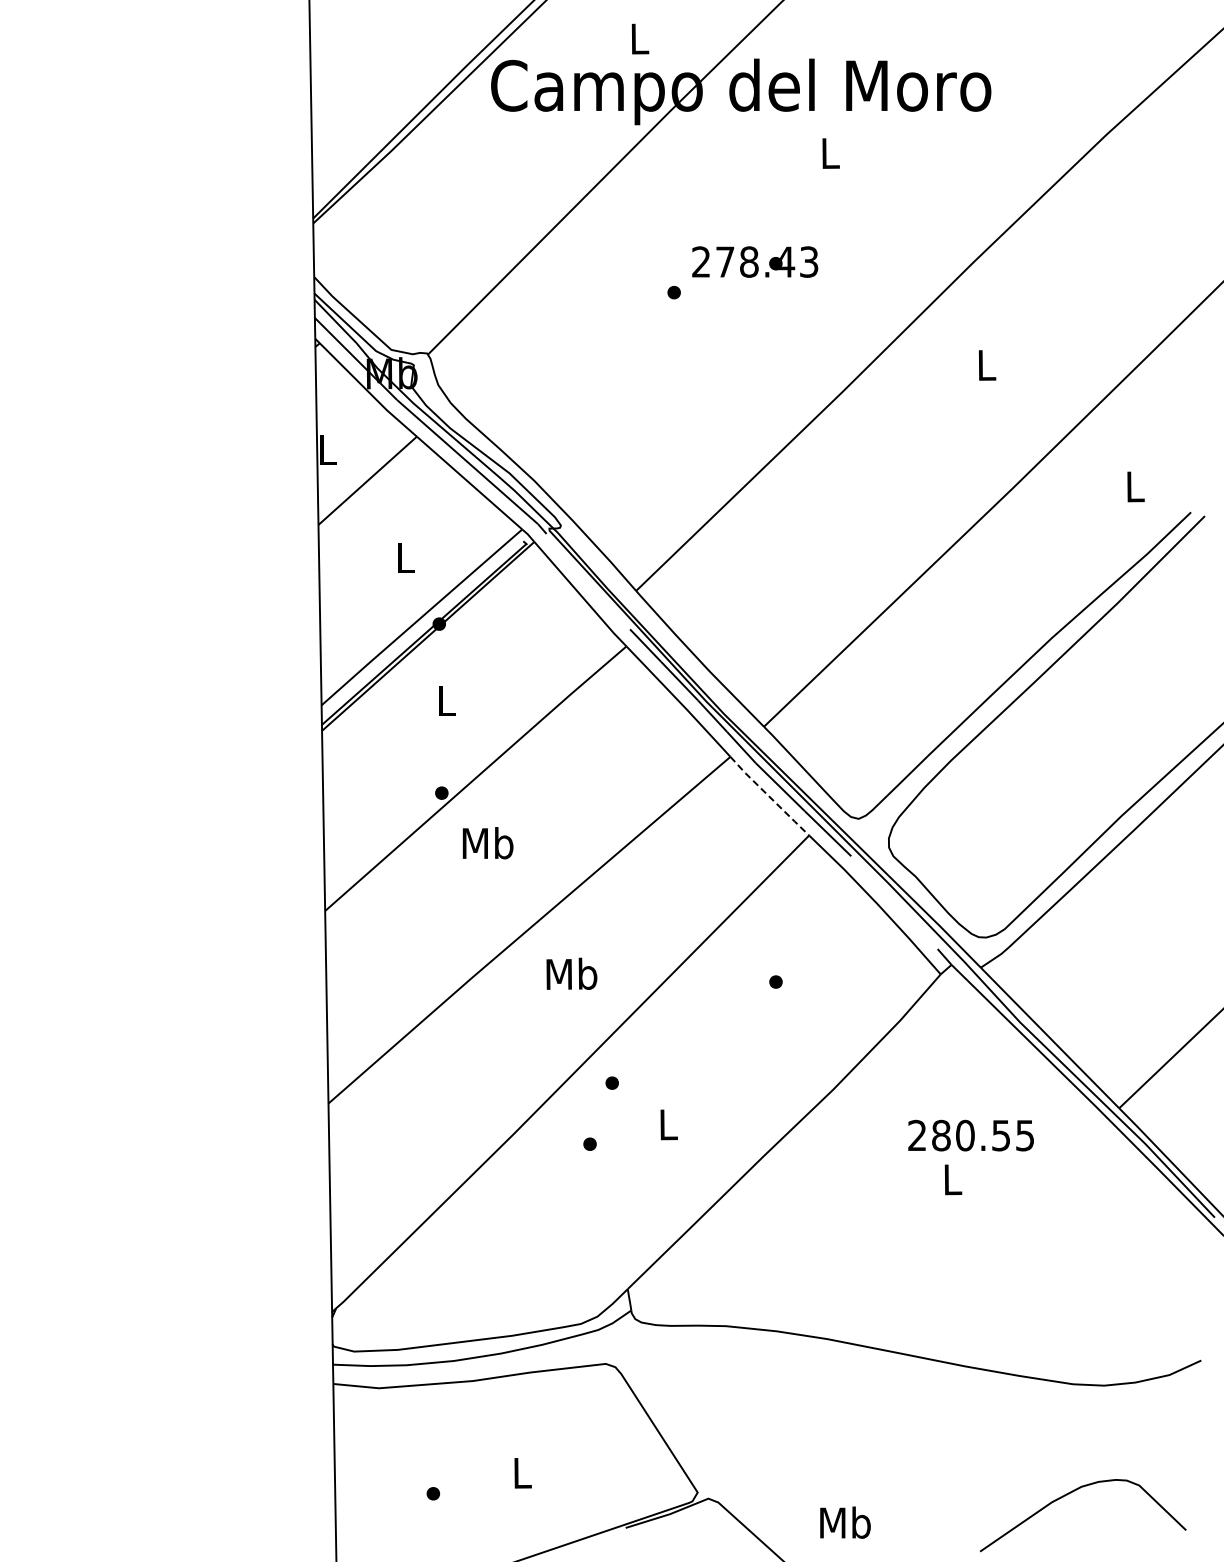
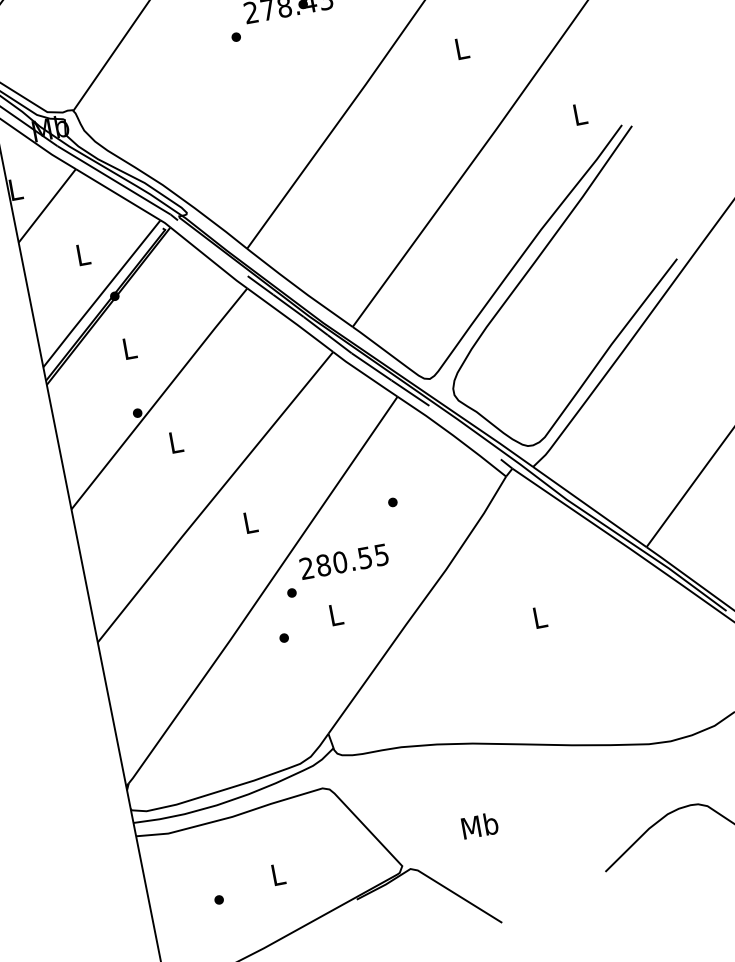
line: (769, 797) -> (365, 375), dashed -> solid
text: (487, 843) -> (175, 442), Mb -> L
text: (571, 973) -> (250, 522), Mb -> L
text: (970, 1135) -> (343, 561), moved
text: (845, 1522) -> (480, 825), moved

